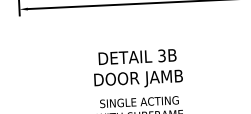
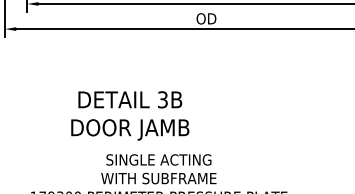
text: (138, 68) -> (130, 115), moved

